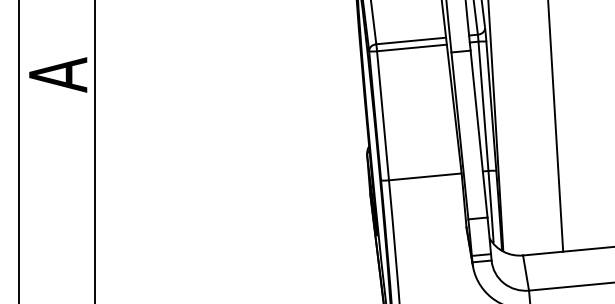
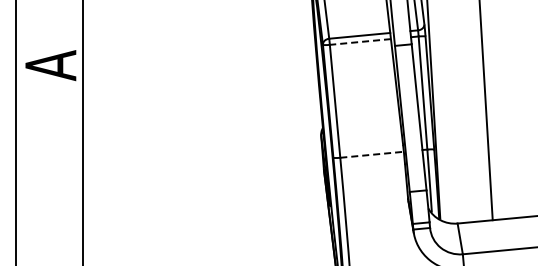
line: (412, 47) -> (360, 41), solid -> dashed
line: (425, 176) -> (372, 154), solid -> dashed

